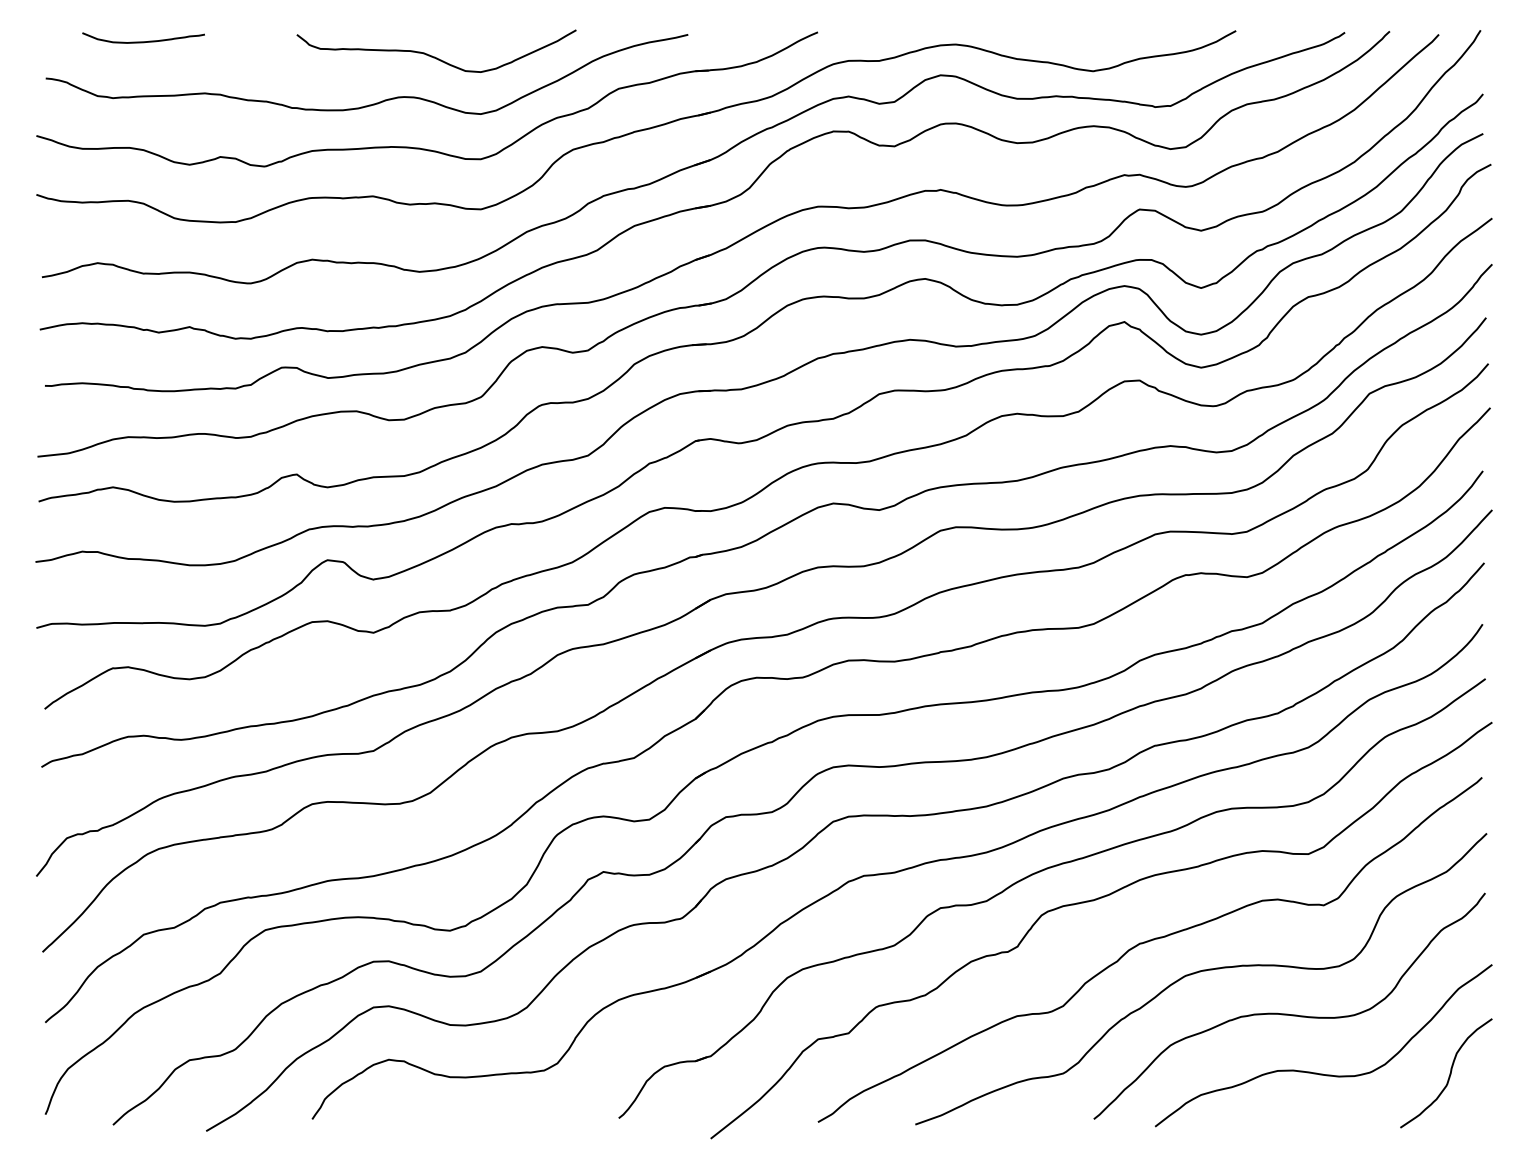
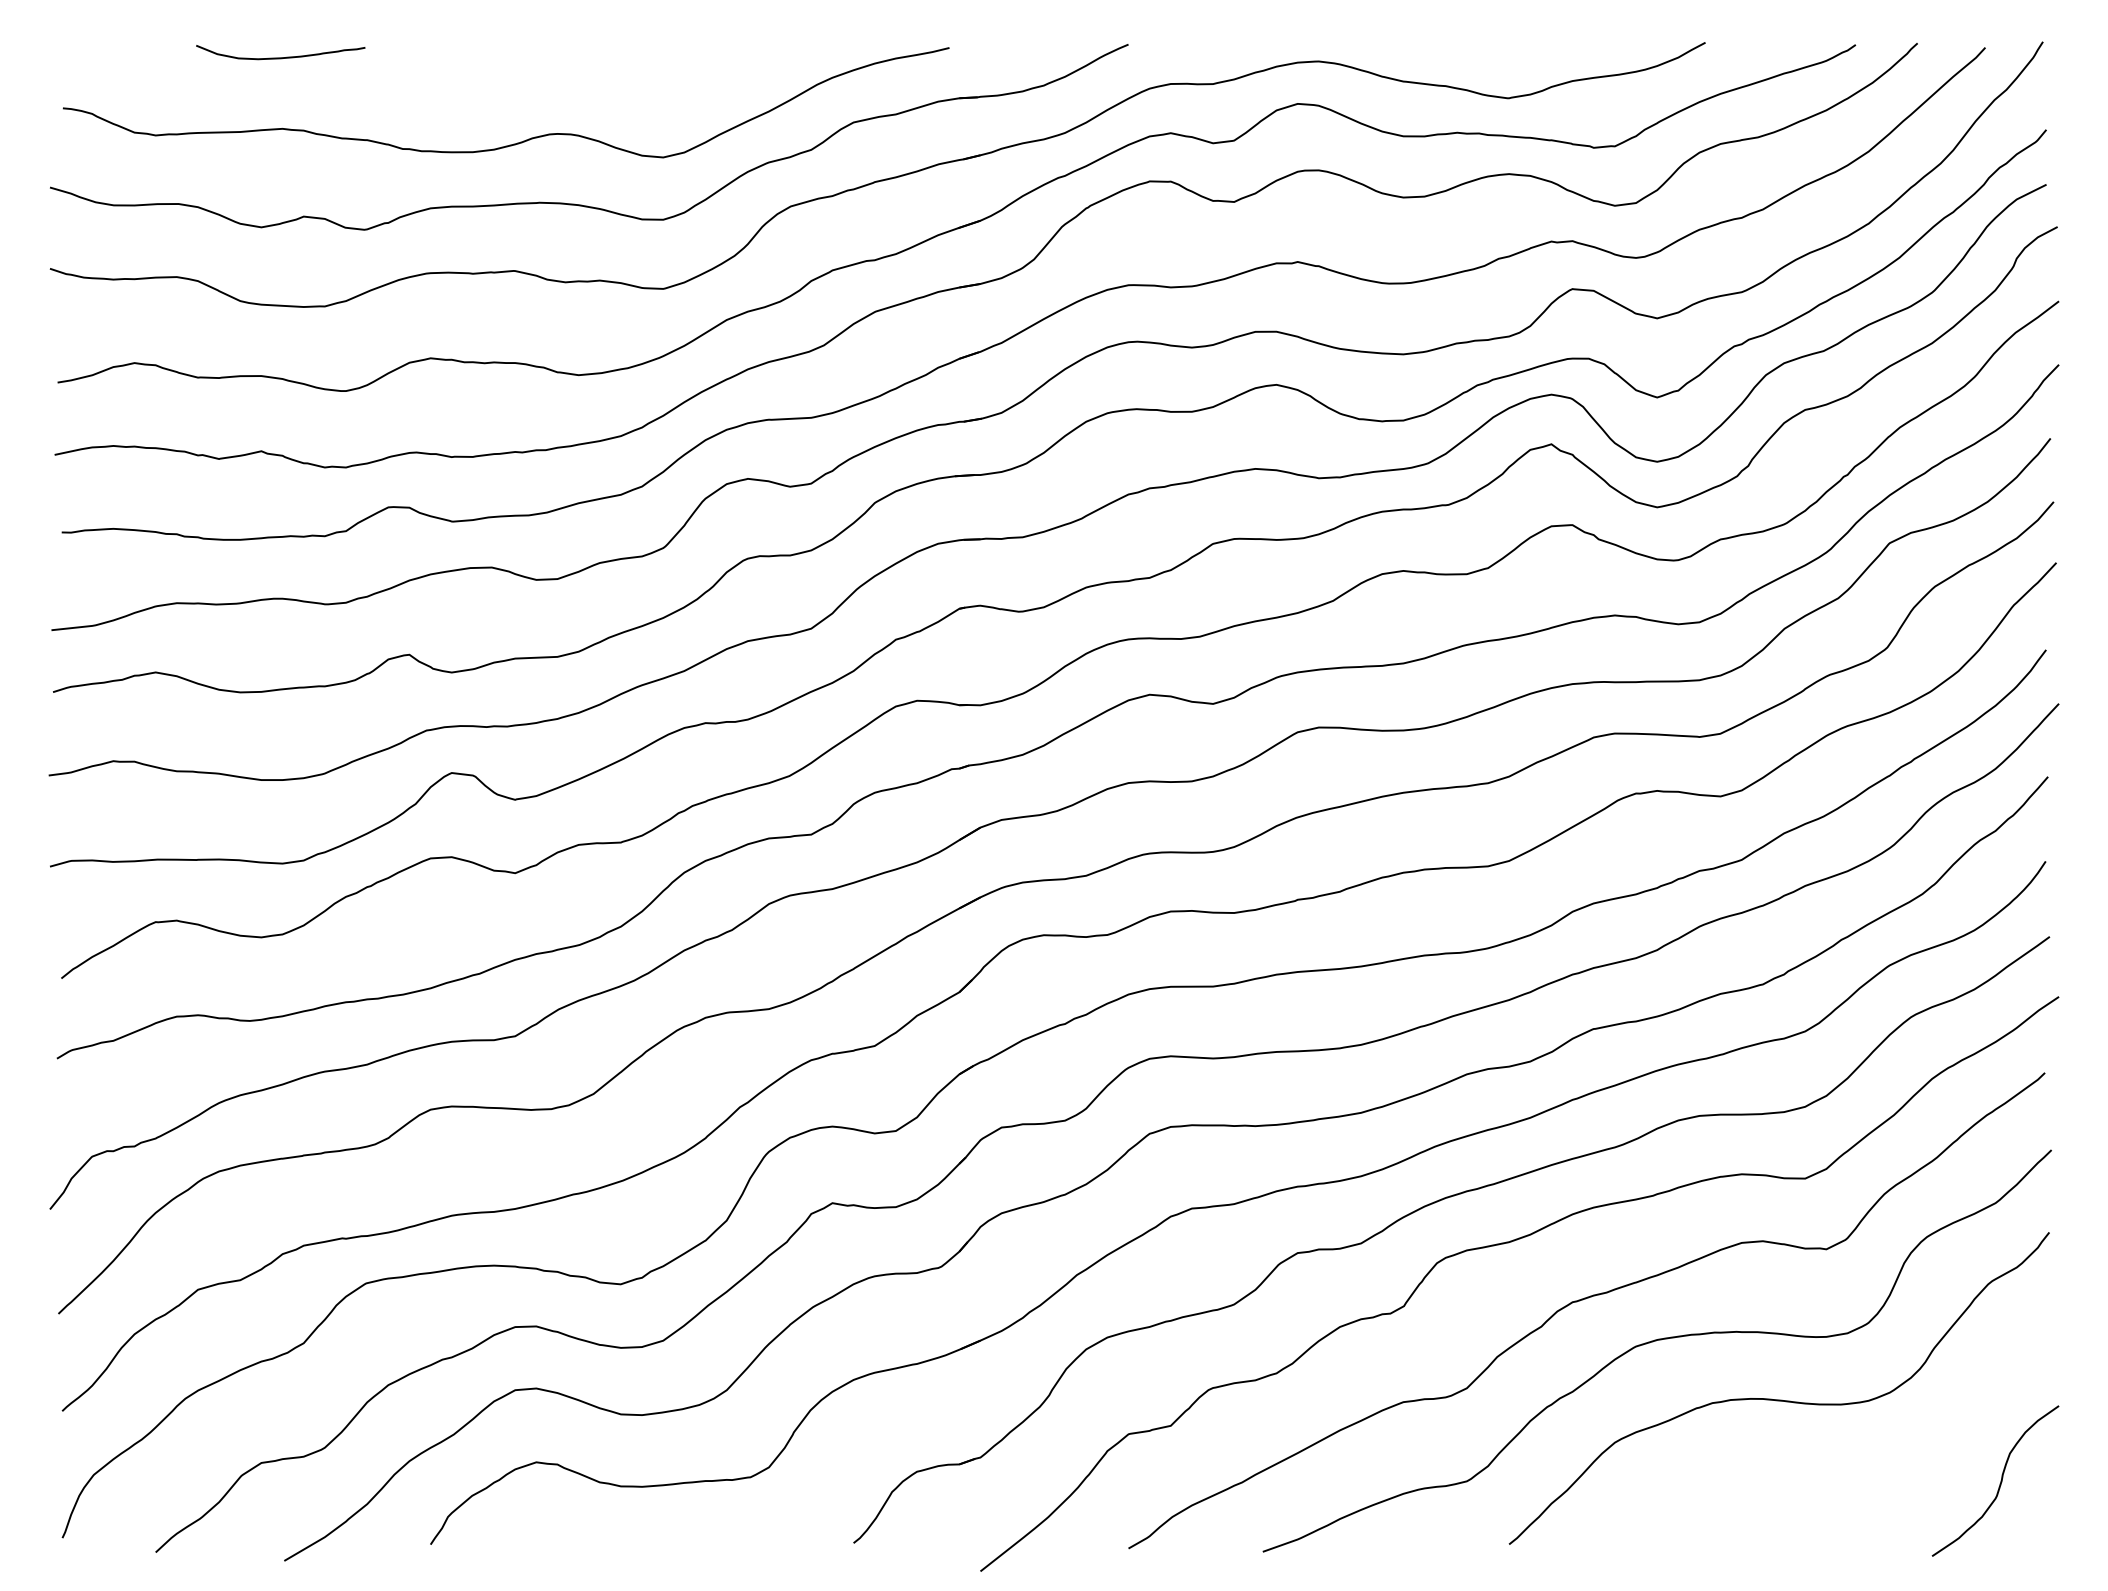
curve: (143, 41) -> (280, 57), moved
curve: (435, 56) -> (600, 77), removed
curve: (1316, 1072) -> (1816, 1479), removed

